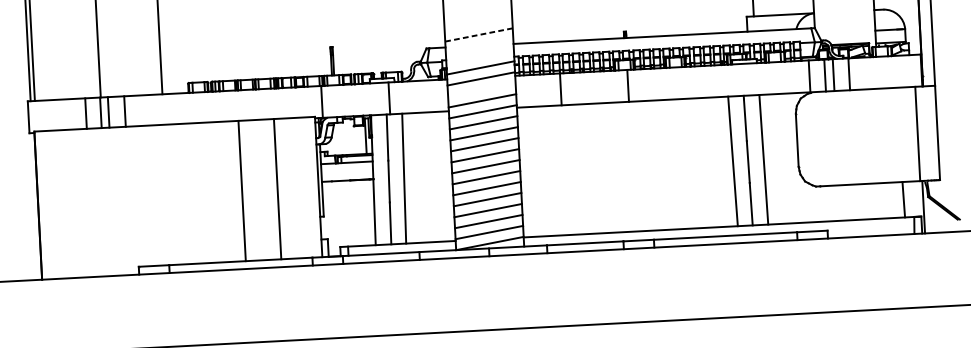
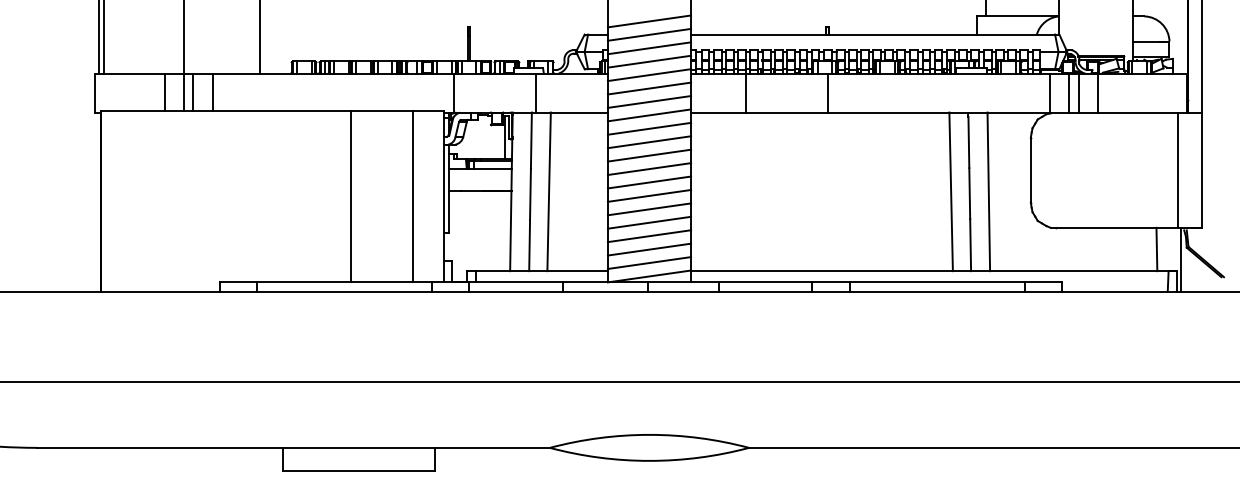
line: (479, 35) -> (649, 21), dashed -> solid
line: (479, 45) -> (649, 34), added
line: (480, 57) -> (649, 48), added
line: (481, 89) -> (649, 88), added
line: (277, 189) -> (413, 196), moved

